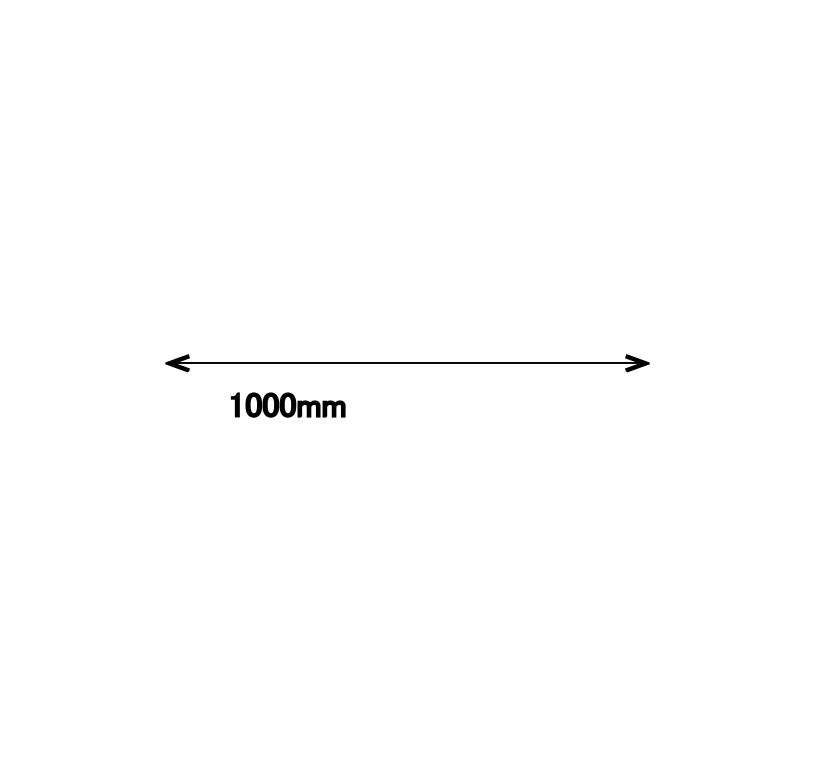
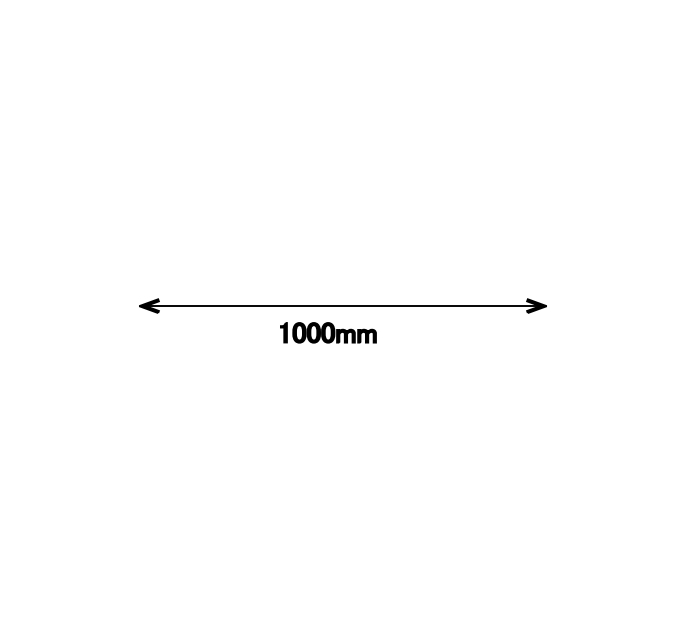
part: (287, 404) -> (327, 332), moved

